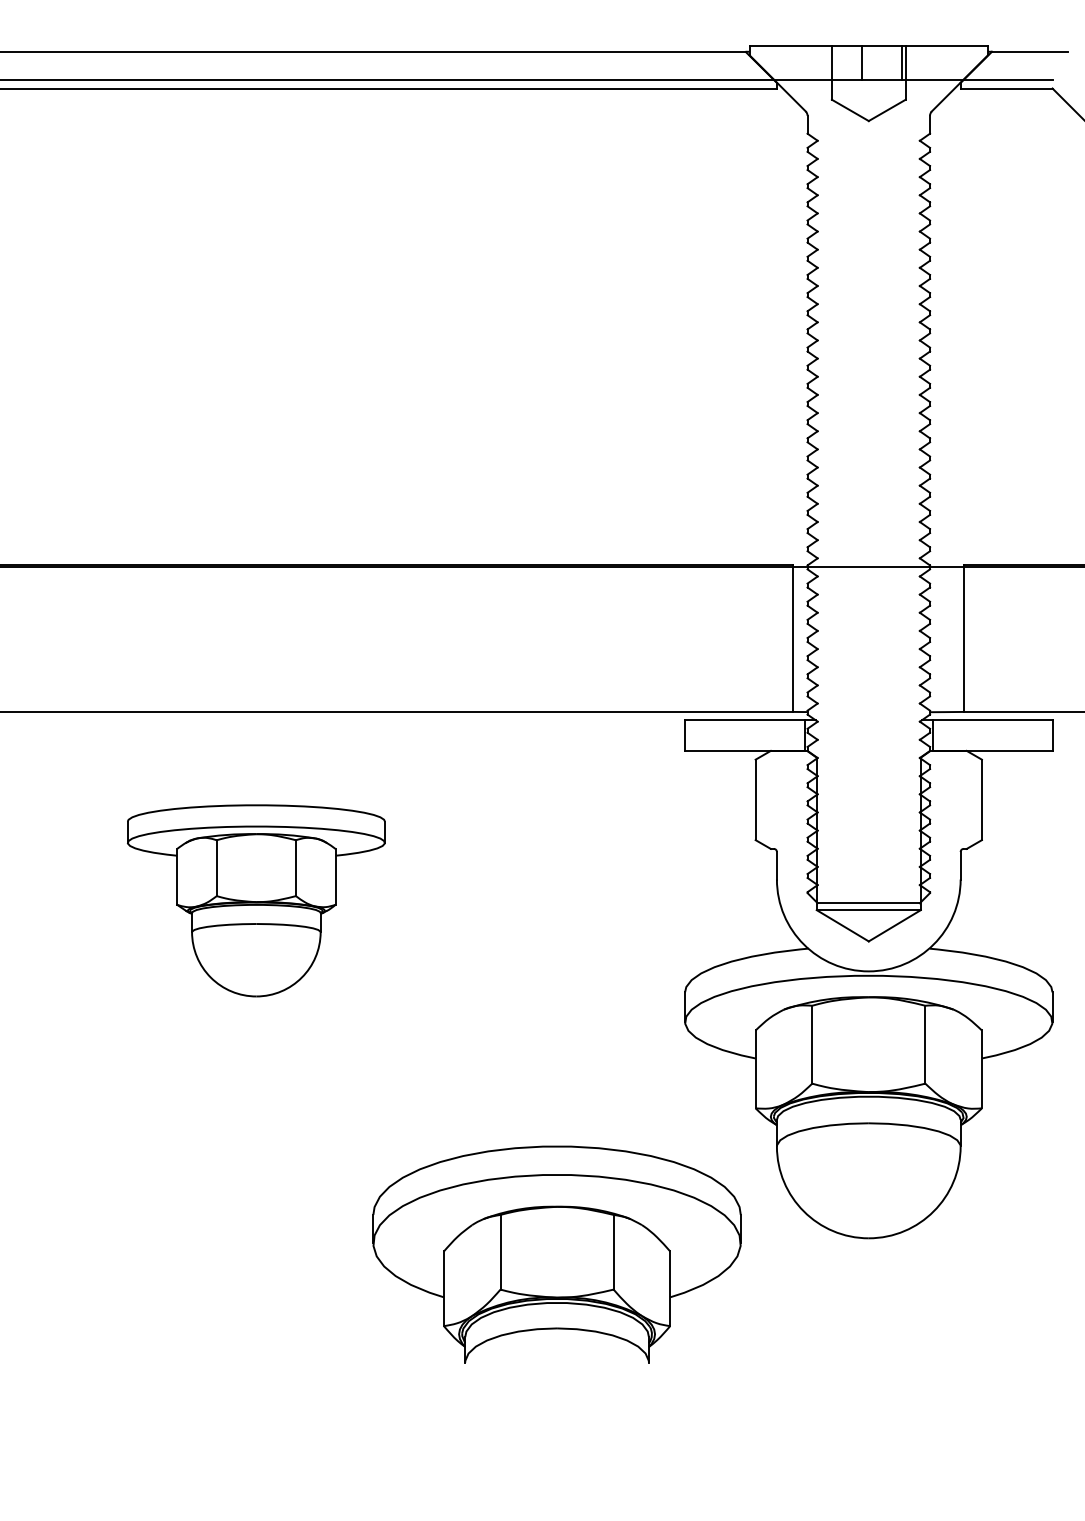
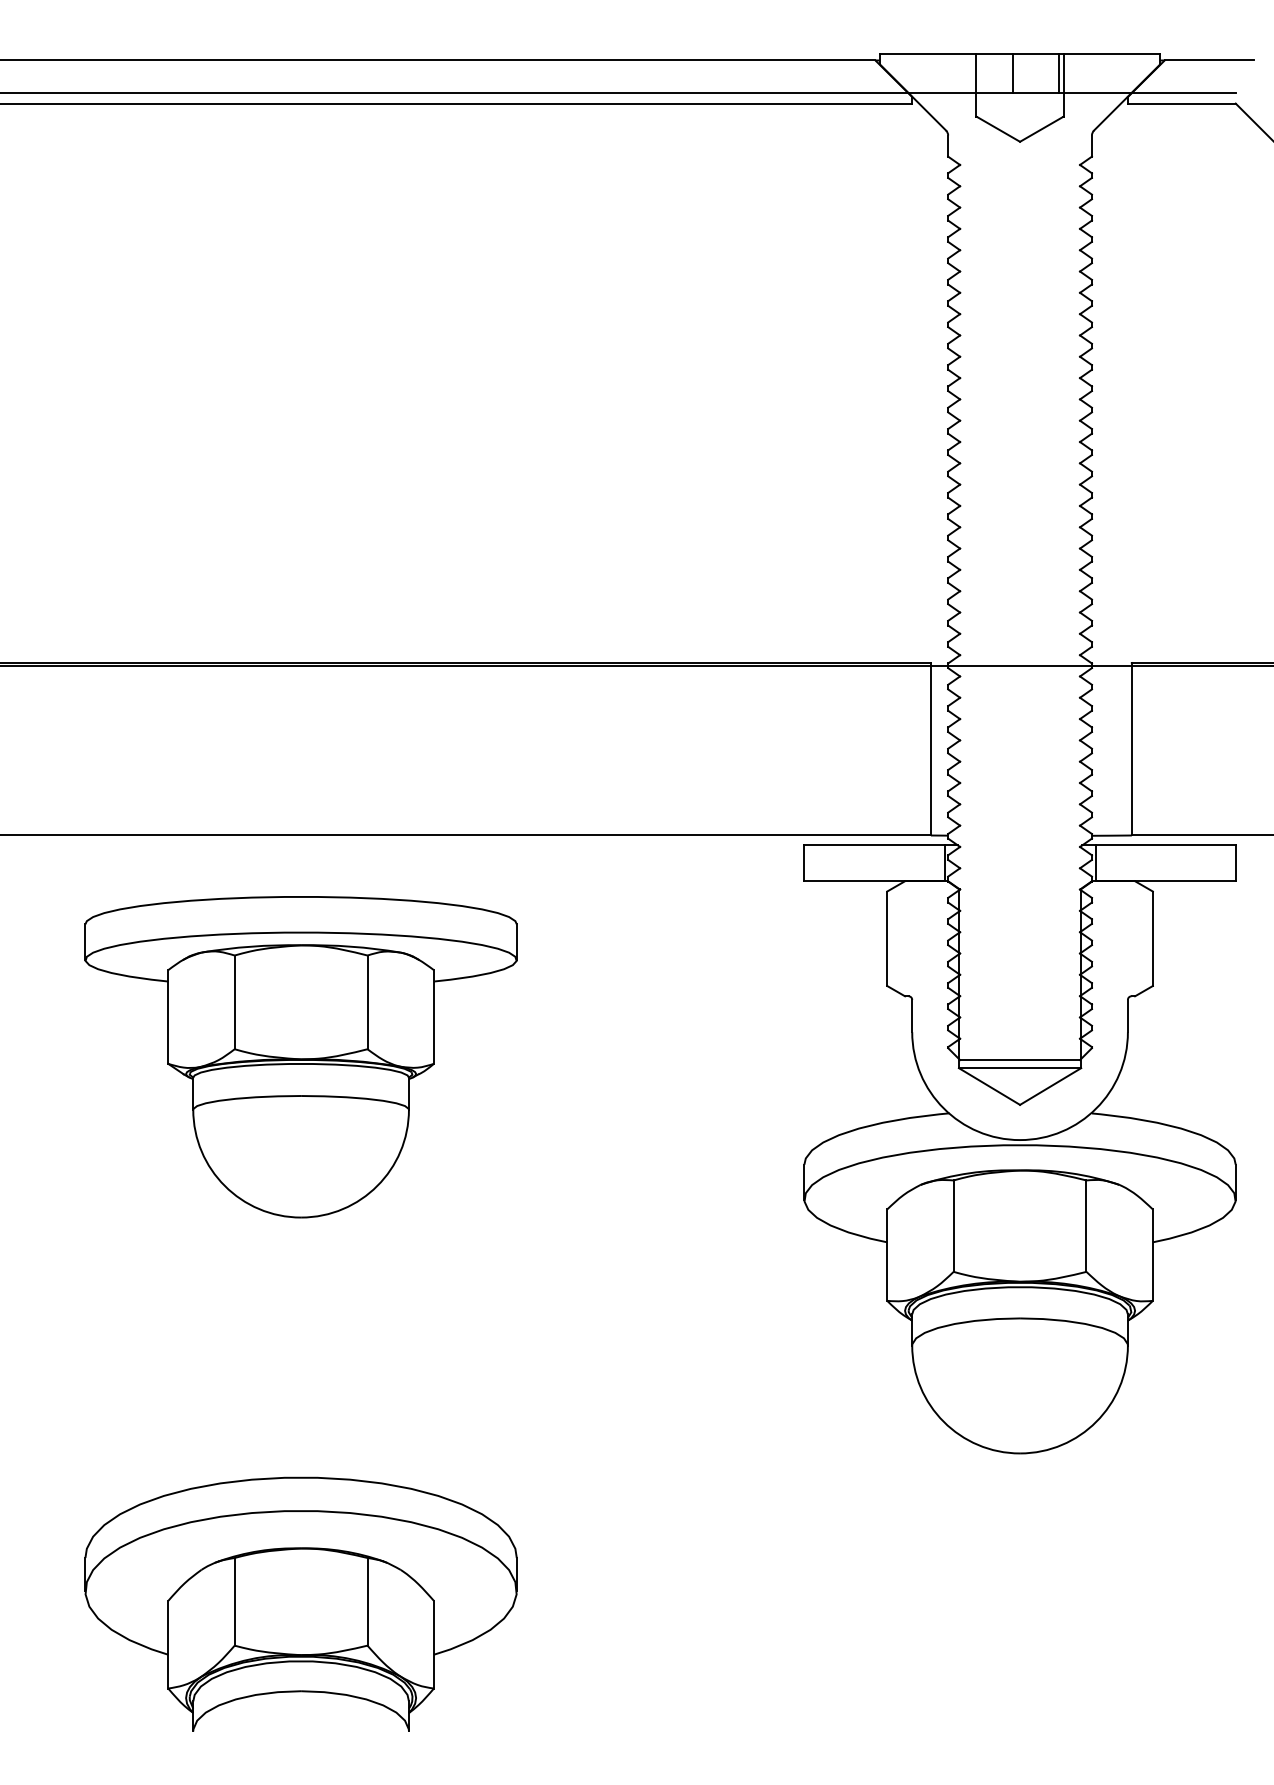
part: (255, 901) -> (300, 1057), size x1.43
part: (556, 1253) -> (300, 1603), moved

